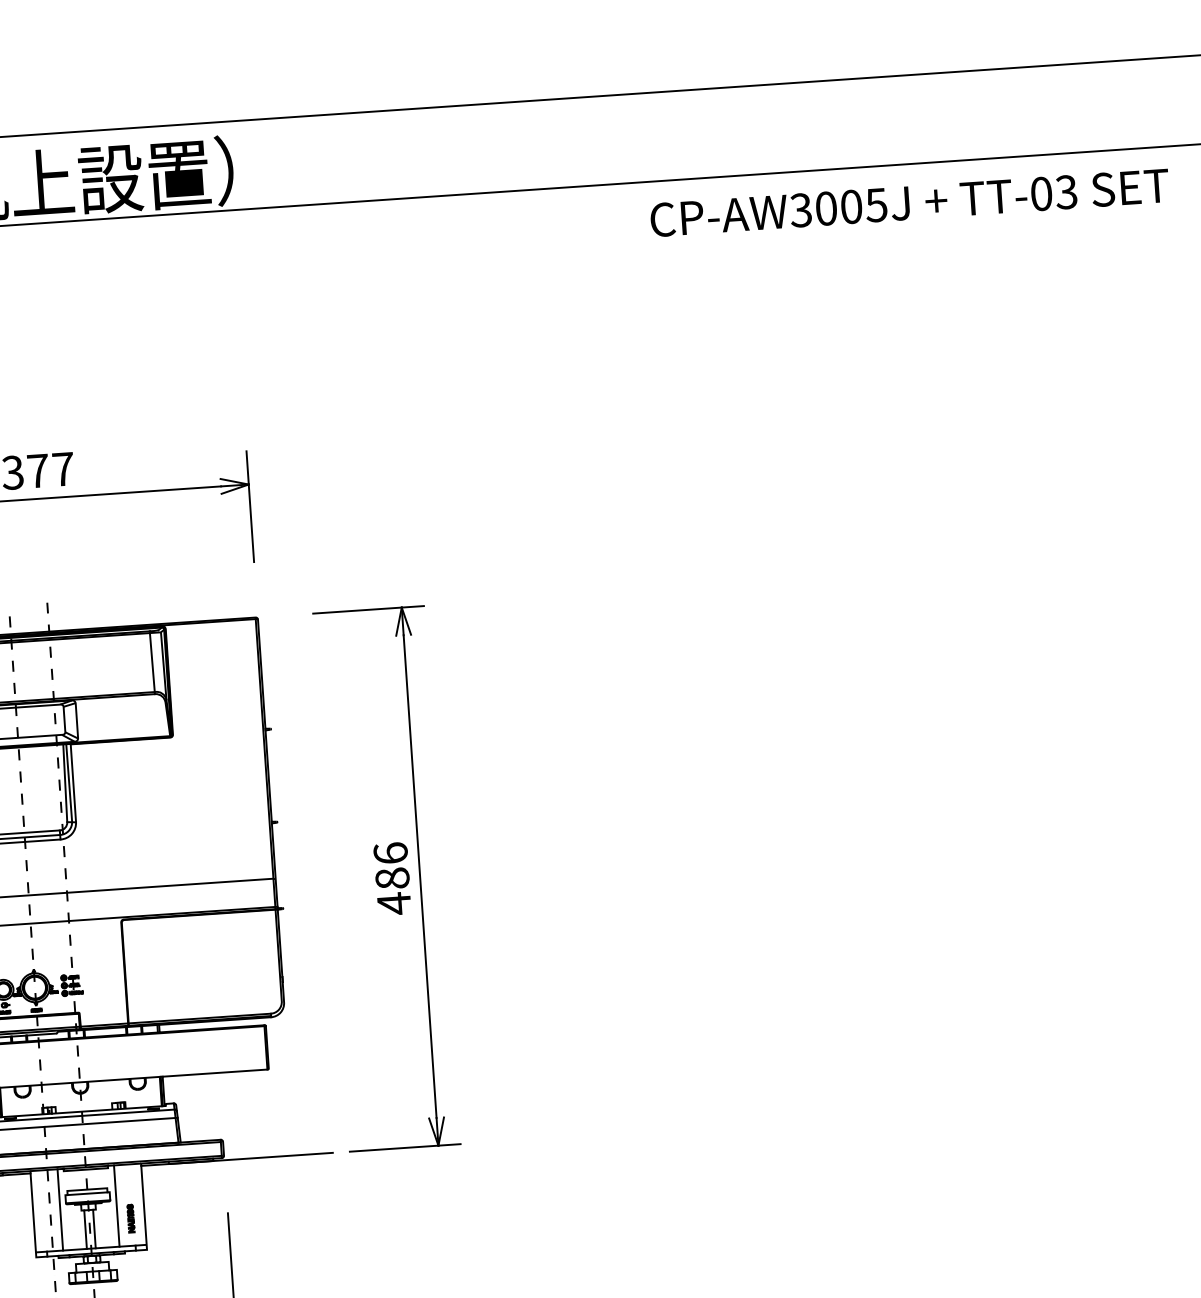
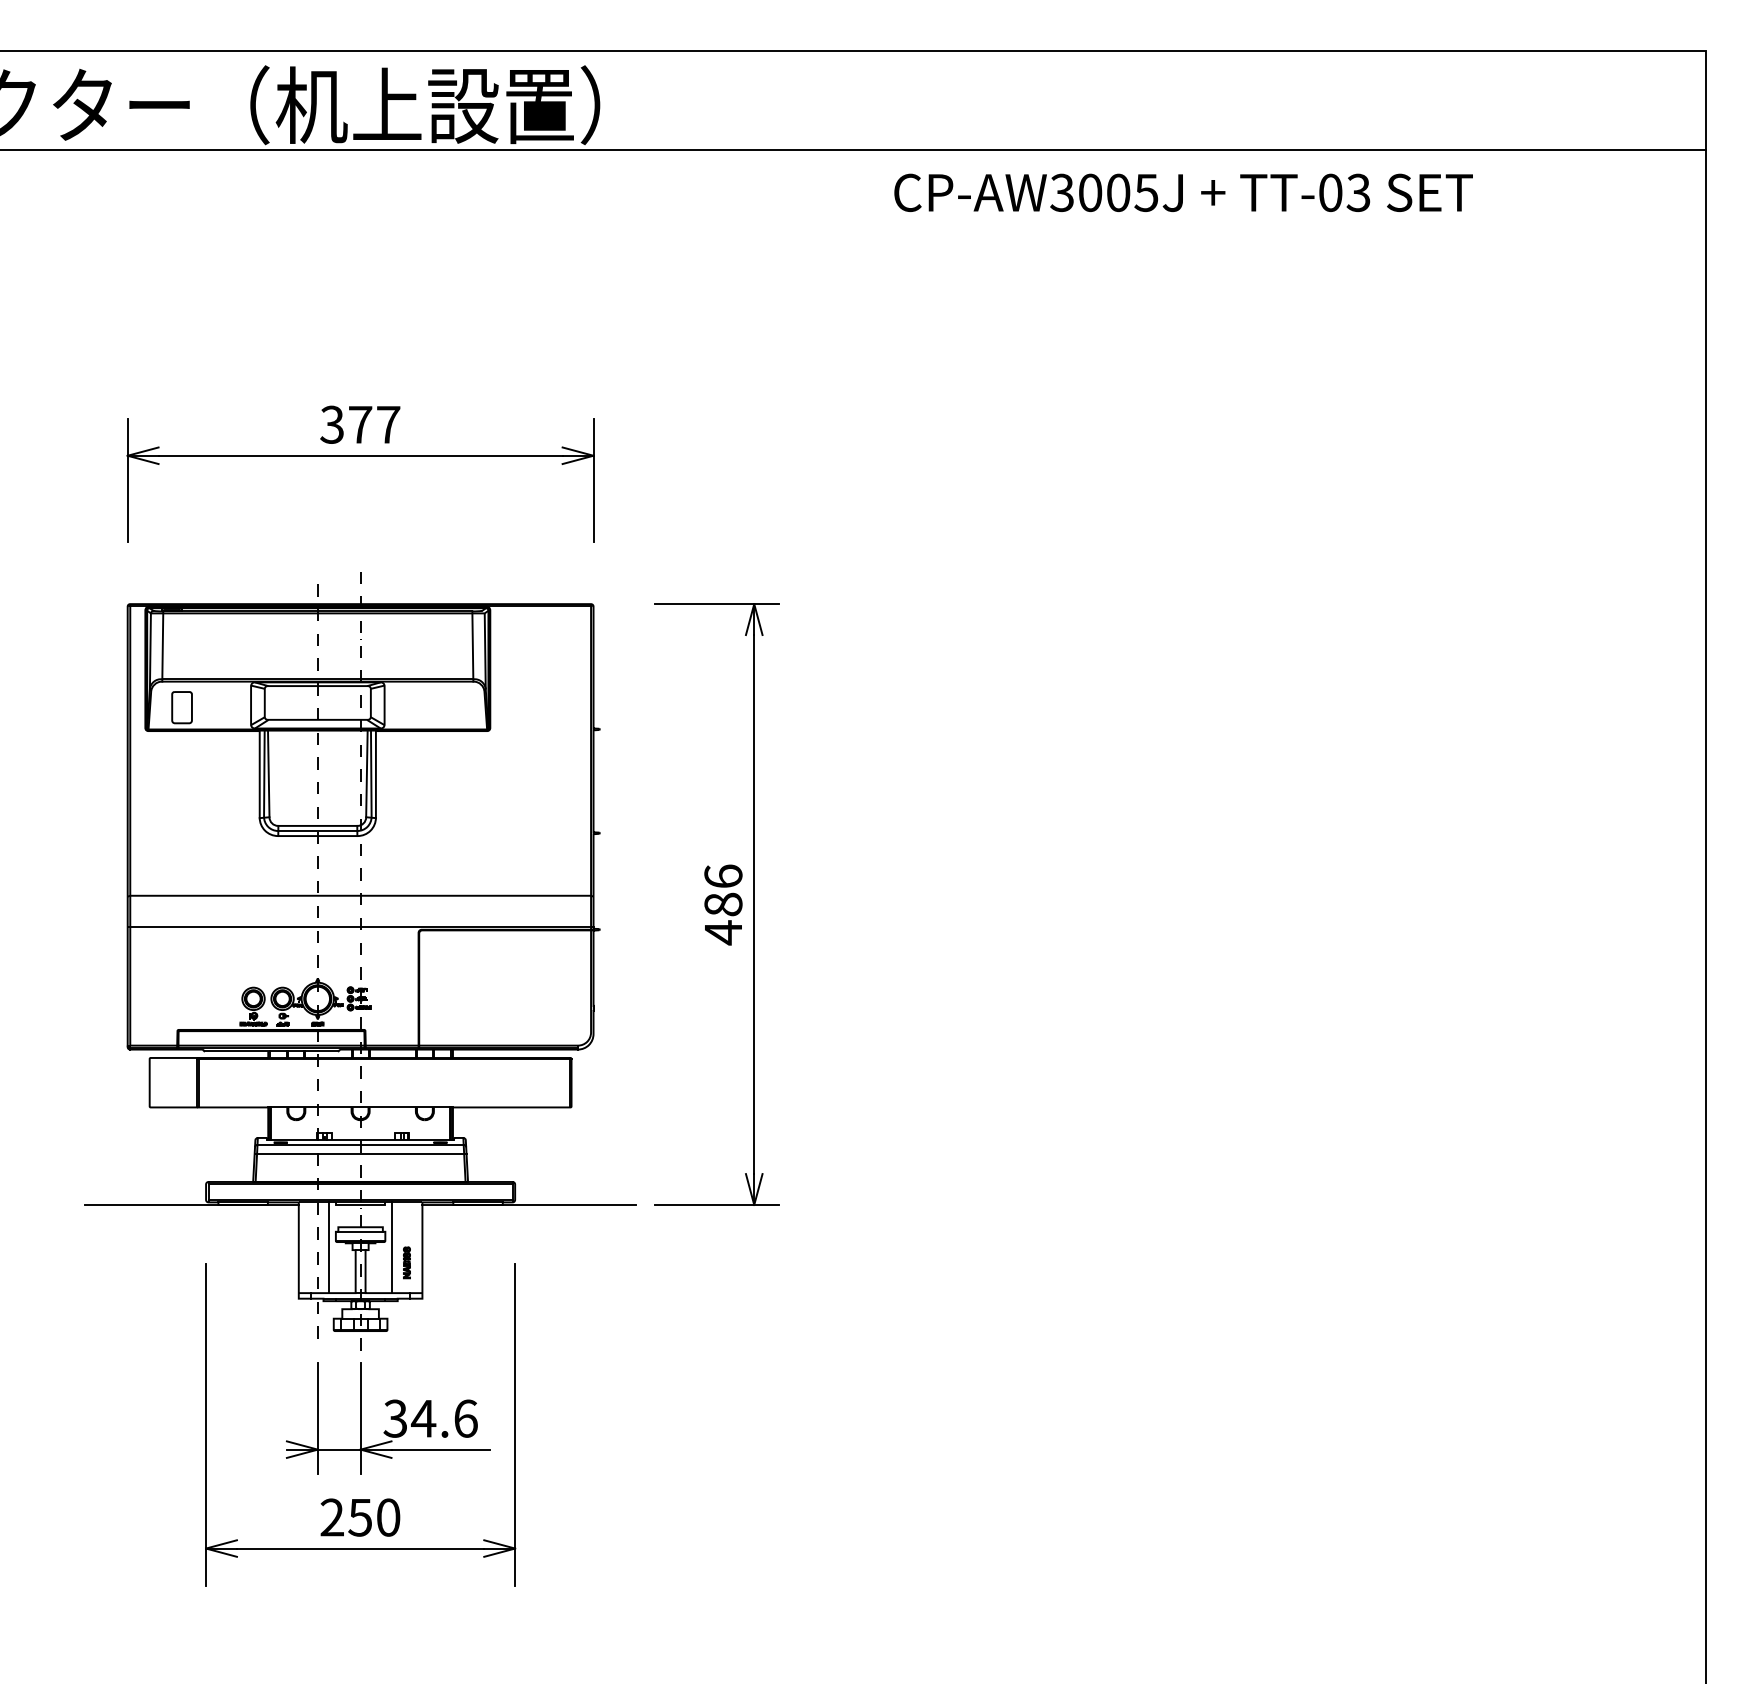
text: (909, 202) -> (1183, 192), moved

